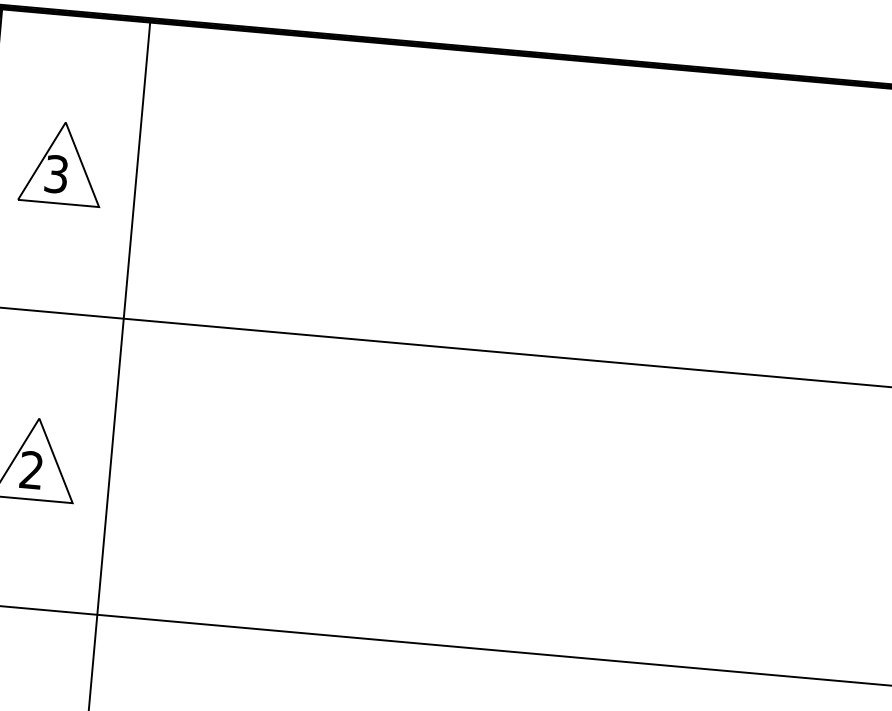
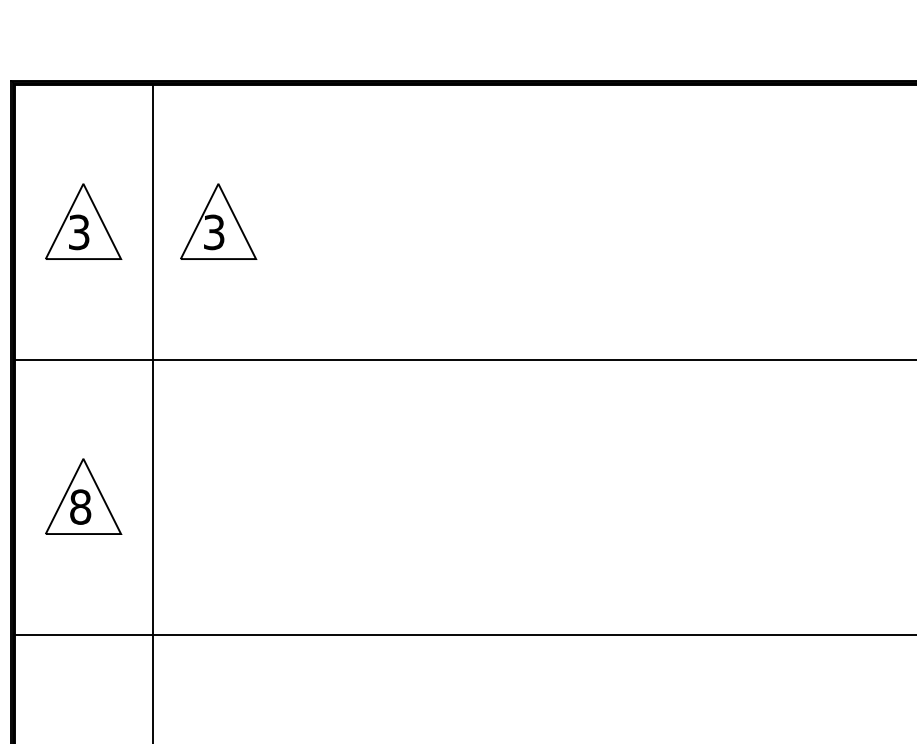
part: (207, 175) -> (218, 221), added
text: (31, 469) -> (80, 506), 2 -> 8

